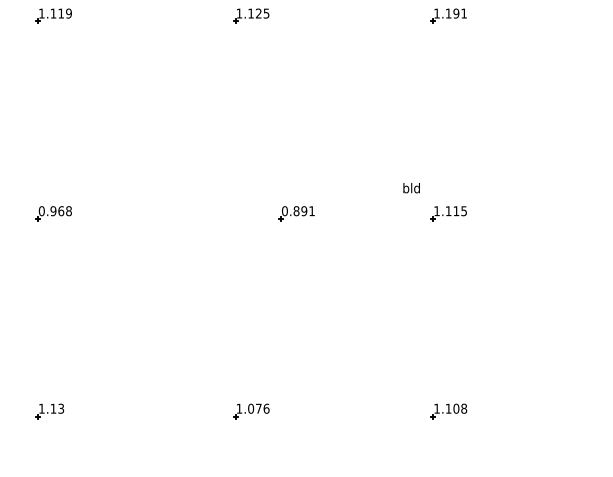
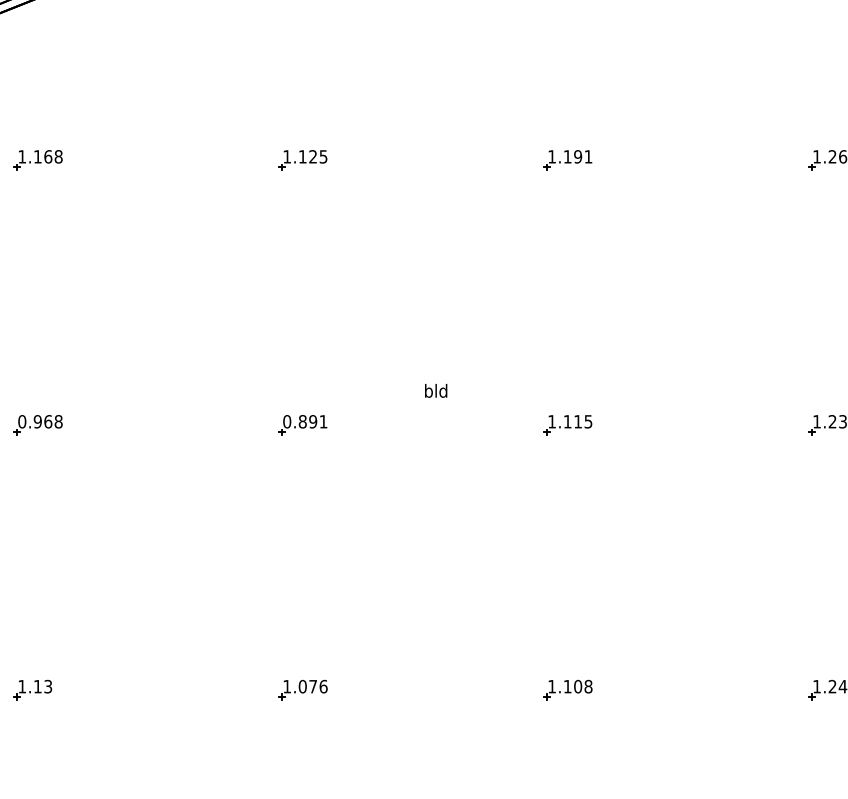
text: (65, 13) -> (53, 156), 1.119 -> 1.168
text: (411, 187) -> (436, 390), moved
part: (296, 213) -> (302, 425), moved

